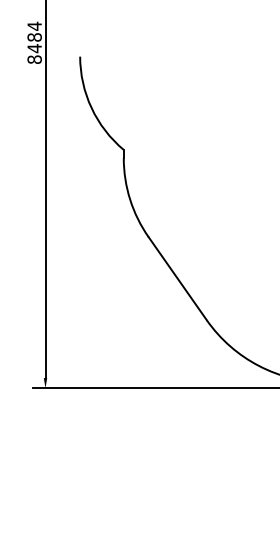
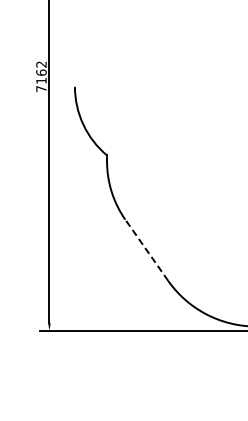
text: (34, 42) -> (41, 76), 8484 -> 7162
line: (177, 277) -> (146, 249), solid -> dashed

